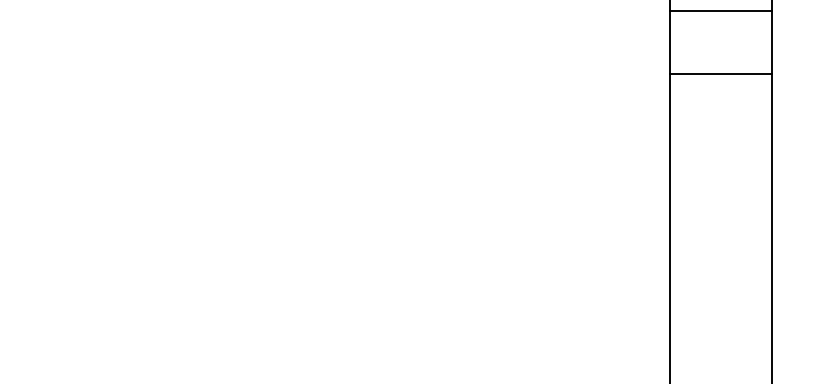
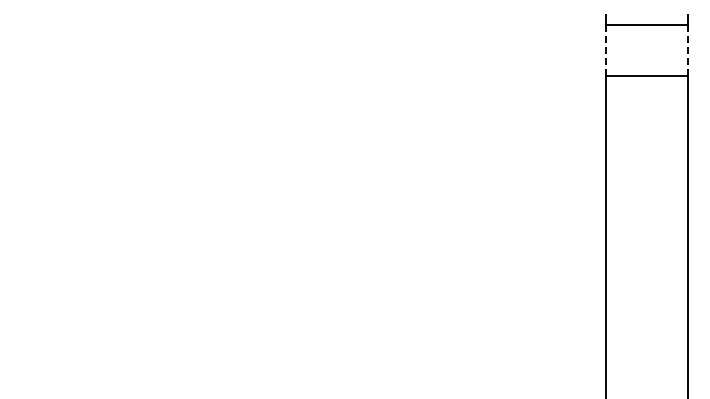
line: (670, 42) -> (606, 50), solid -> dashed
line: (771, 43) -> (687, 51), solid -> dashed

